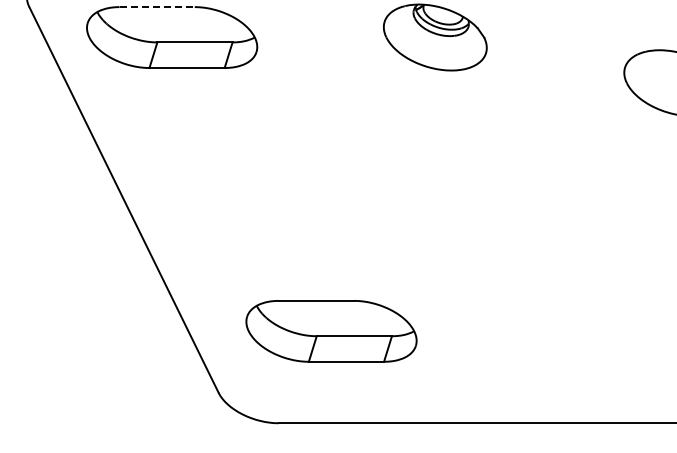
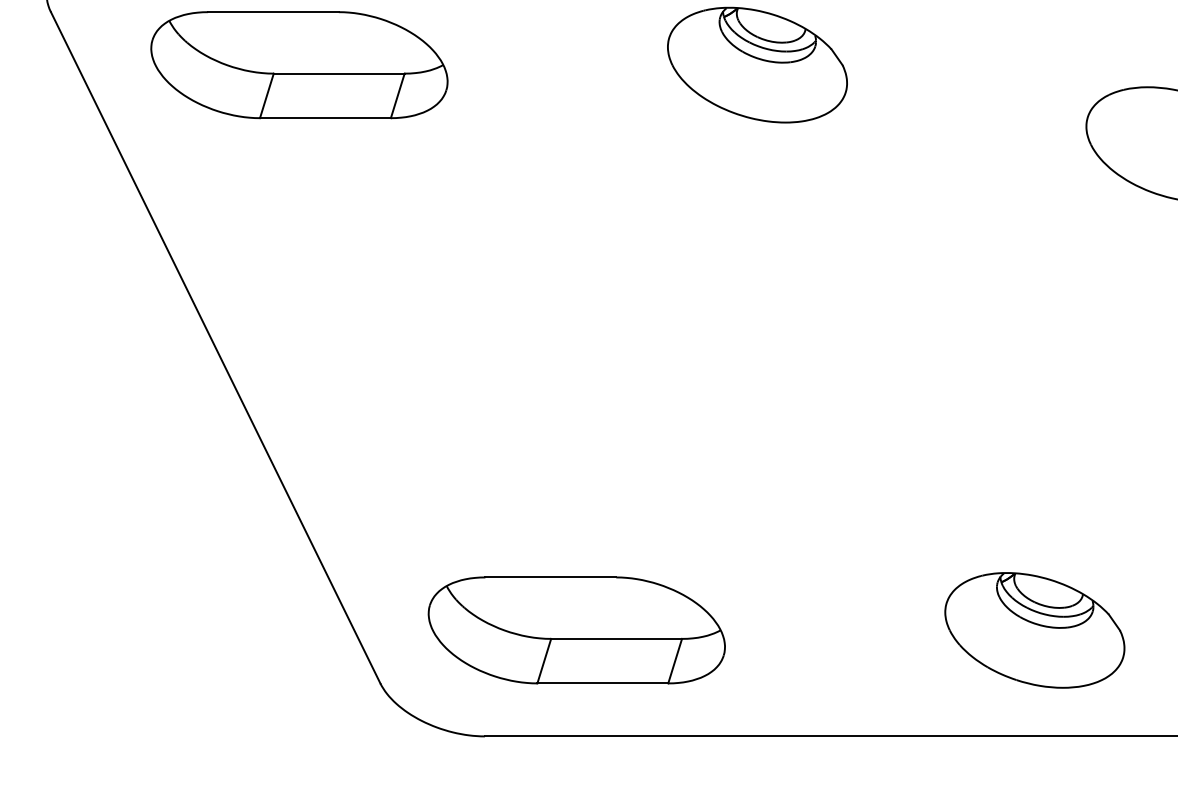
line: (157, 7) -> (273, 12), dashed -> solid
part: (331, 331) -> (576, 630), moved
part: (594, 362) -> (1034, 630), added

